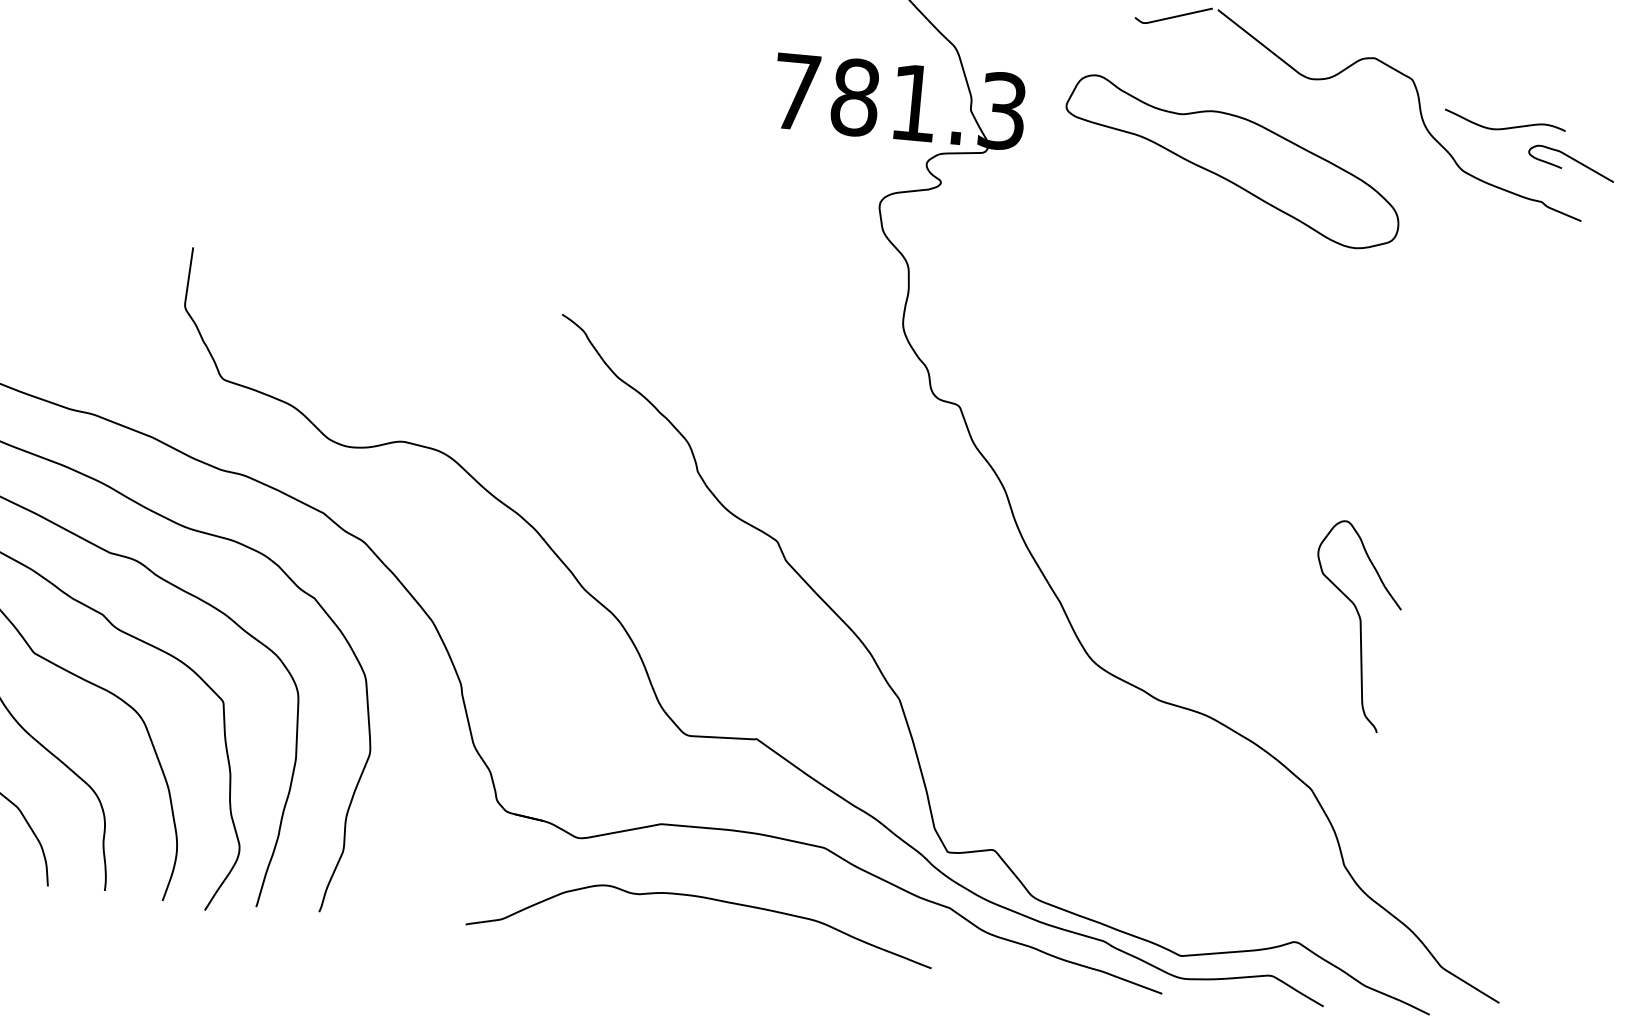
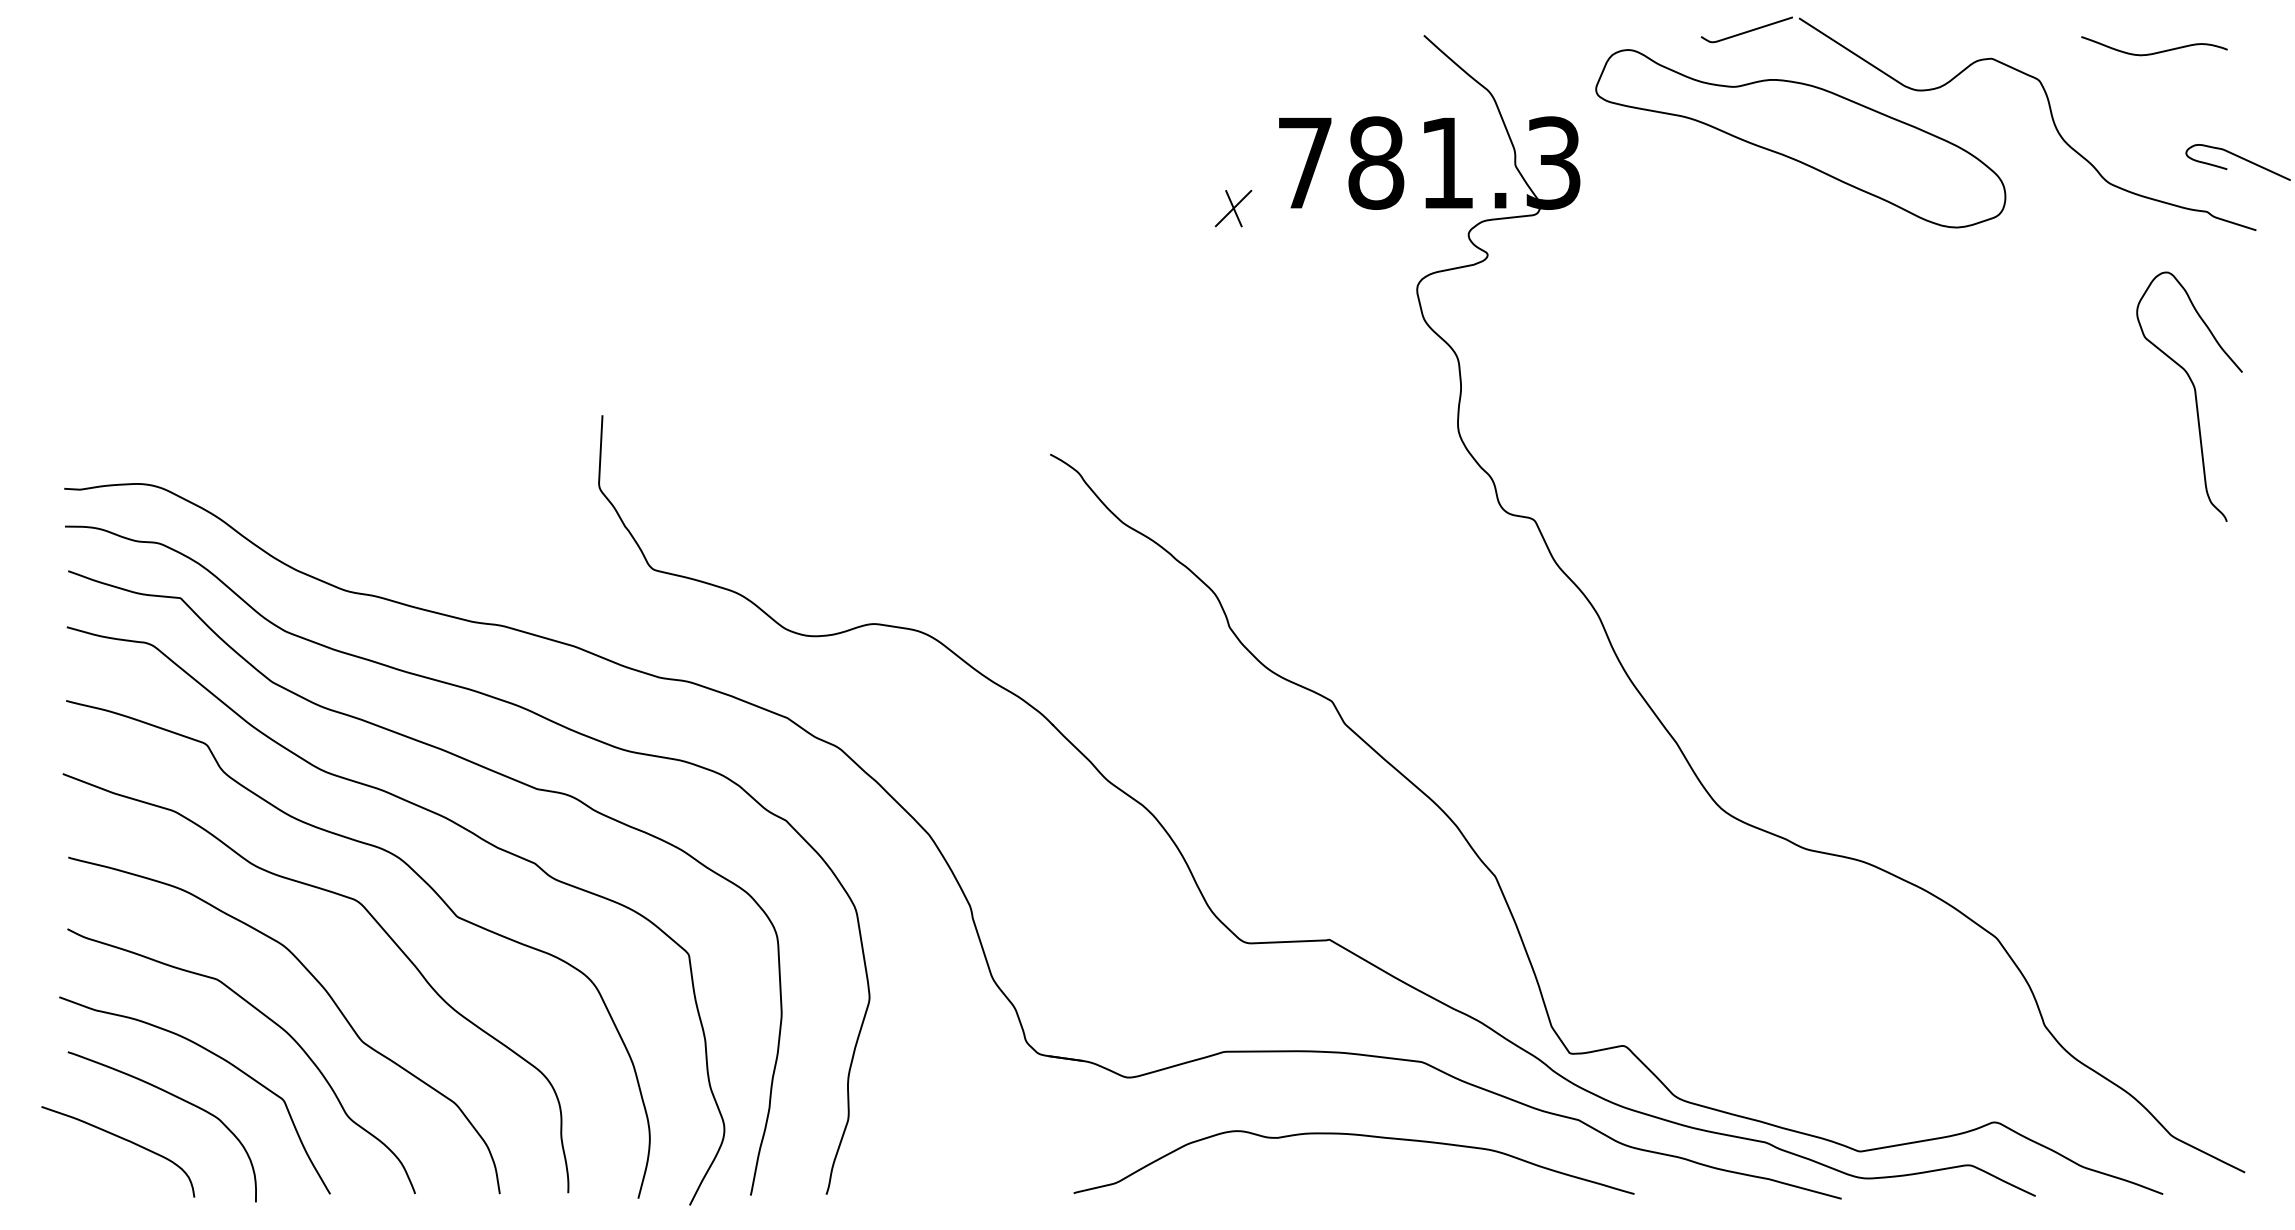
part: (733, 124) -> (1233, 208), added
curve: (1504, 127) -> (2154, 52), moved
part: (1232, 162) -> (1800, 138), moved
curve: (1359, 625) -> (2194, 395), moved
curve: (702, 898) -> (1353, 1135), moved

